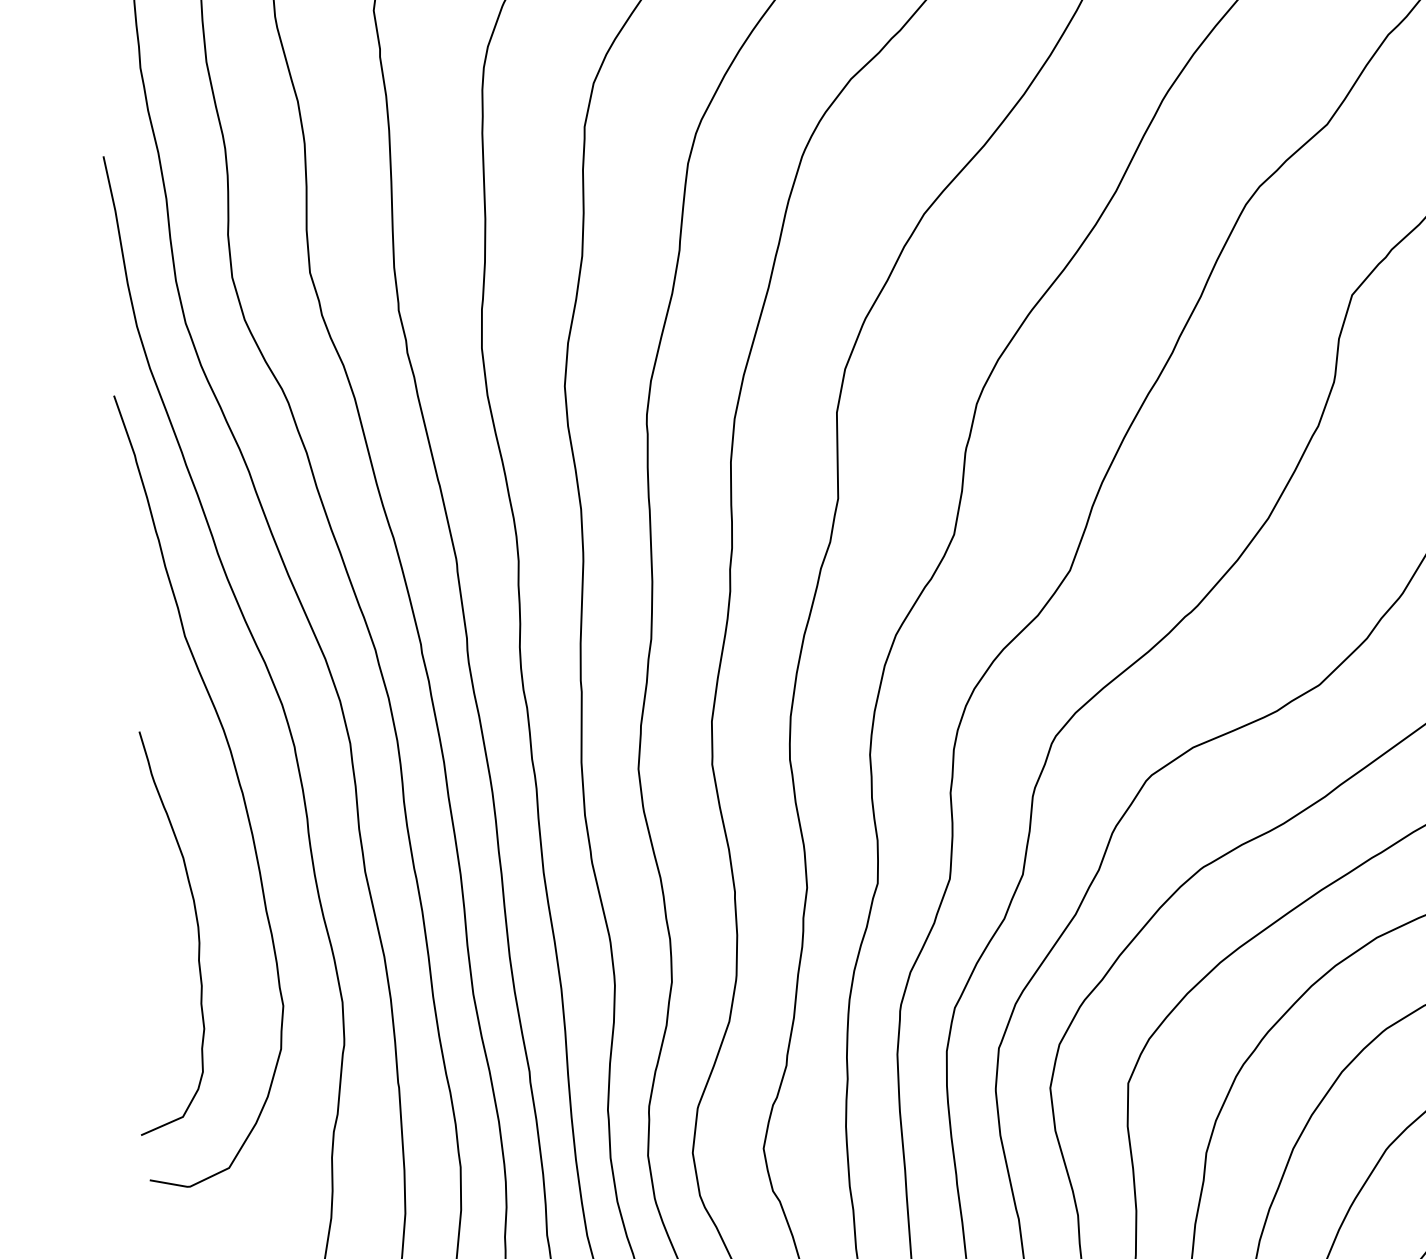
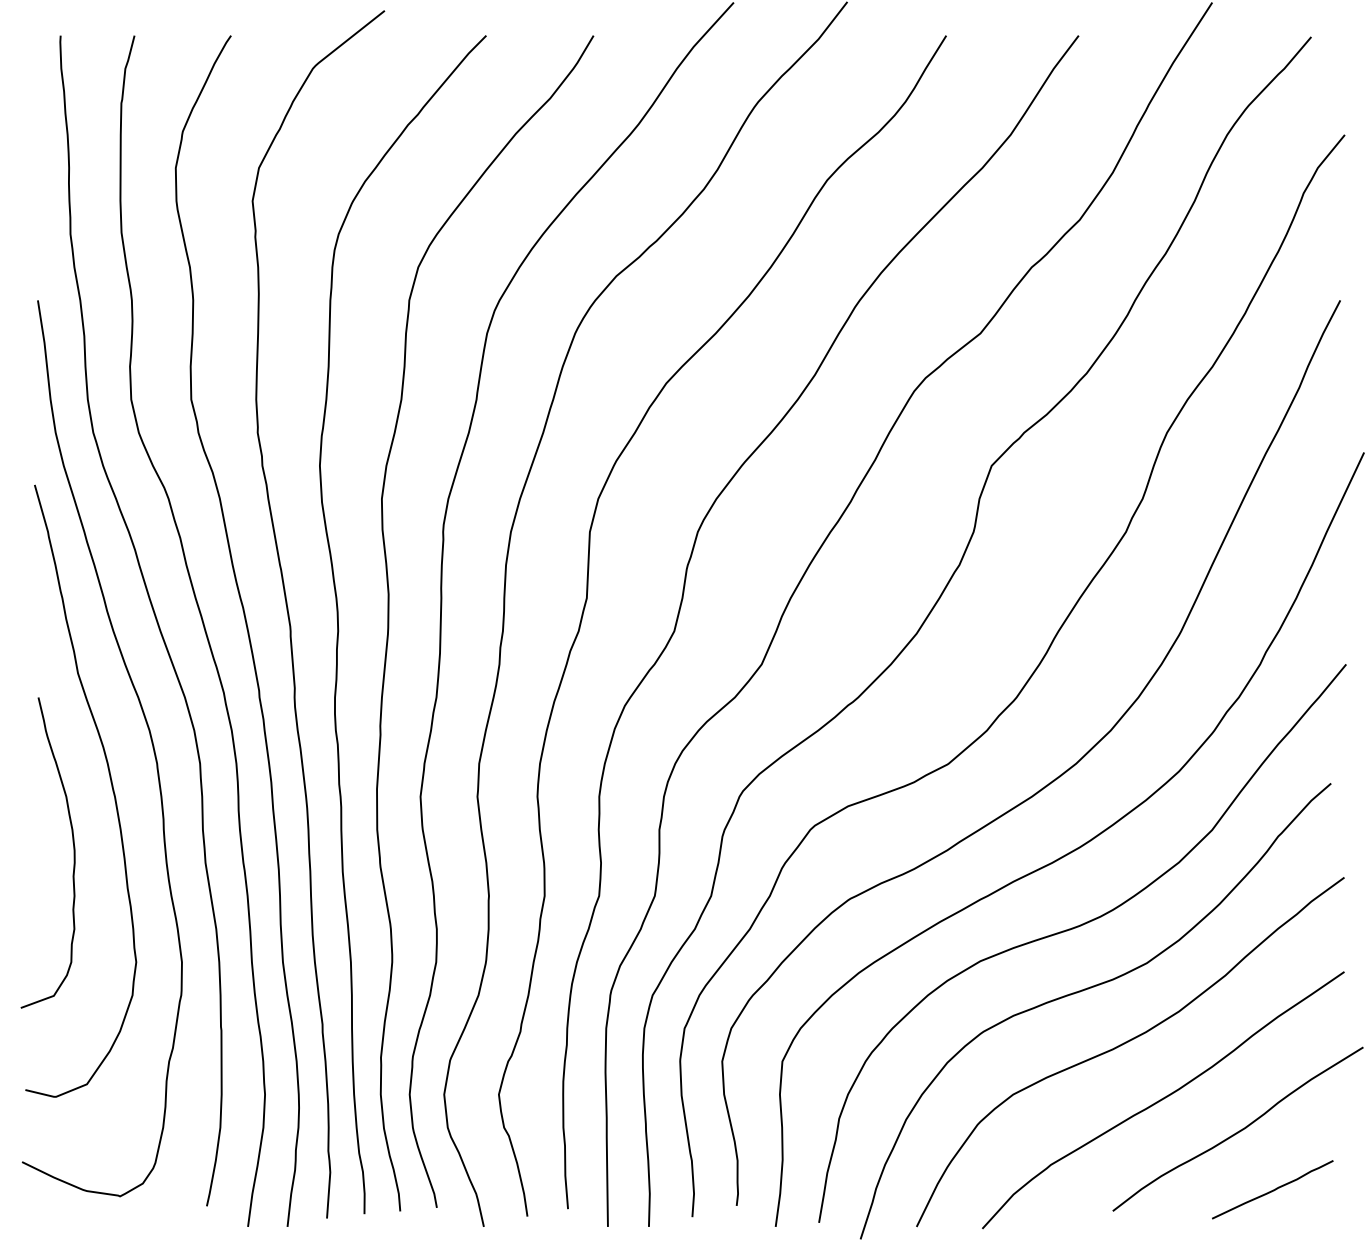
curve: (197, 929) -> (73, 852), moved

